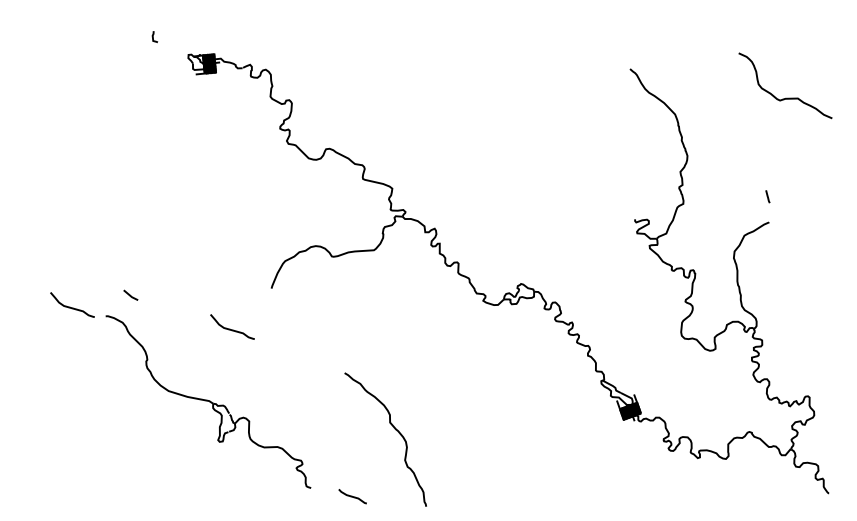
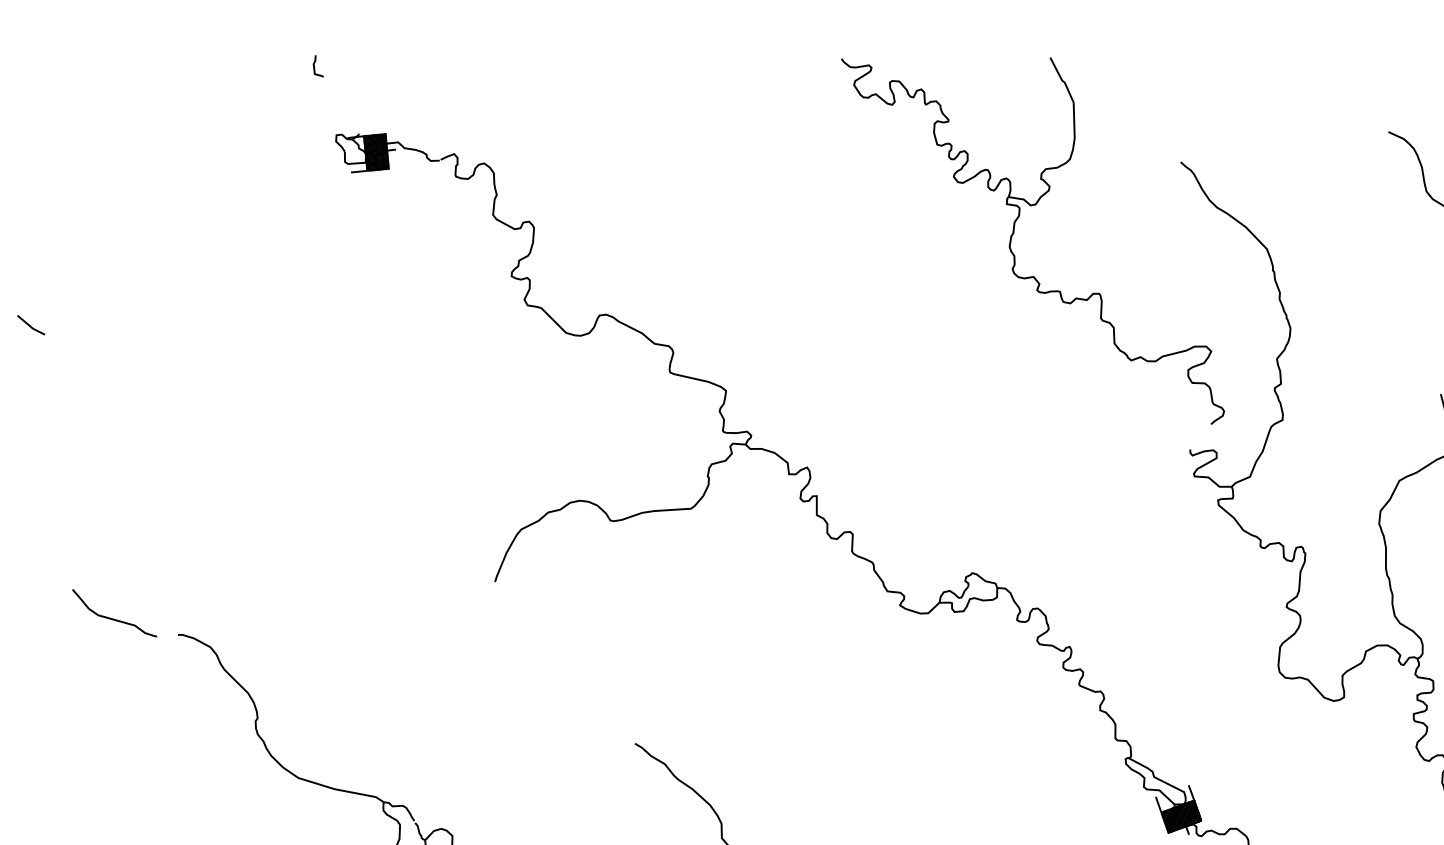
curve: (153, 37) -> (315, 67), moved
part: (543, 106) -> (1015, 233), added
line: (130, 294) -> (30, 323), moved
curve: (230, 328) -> (416, 658), removed

